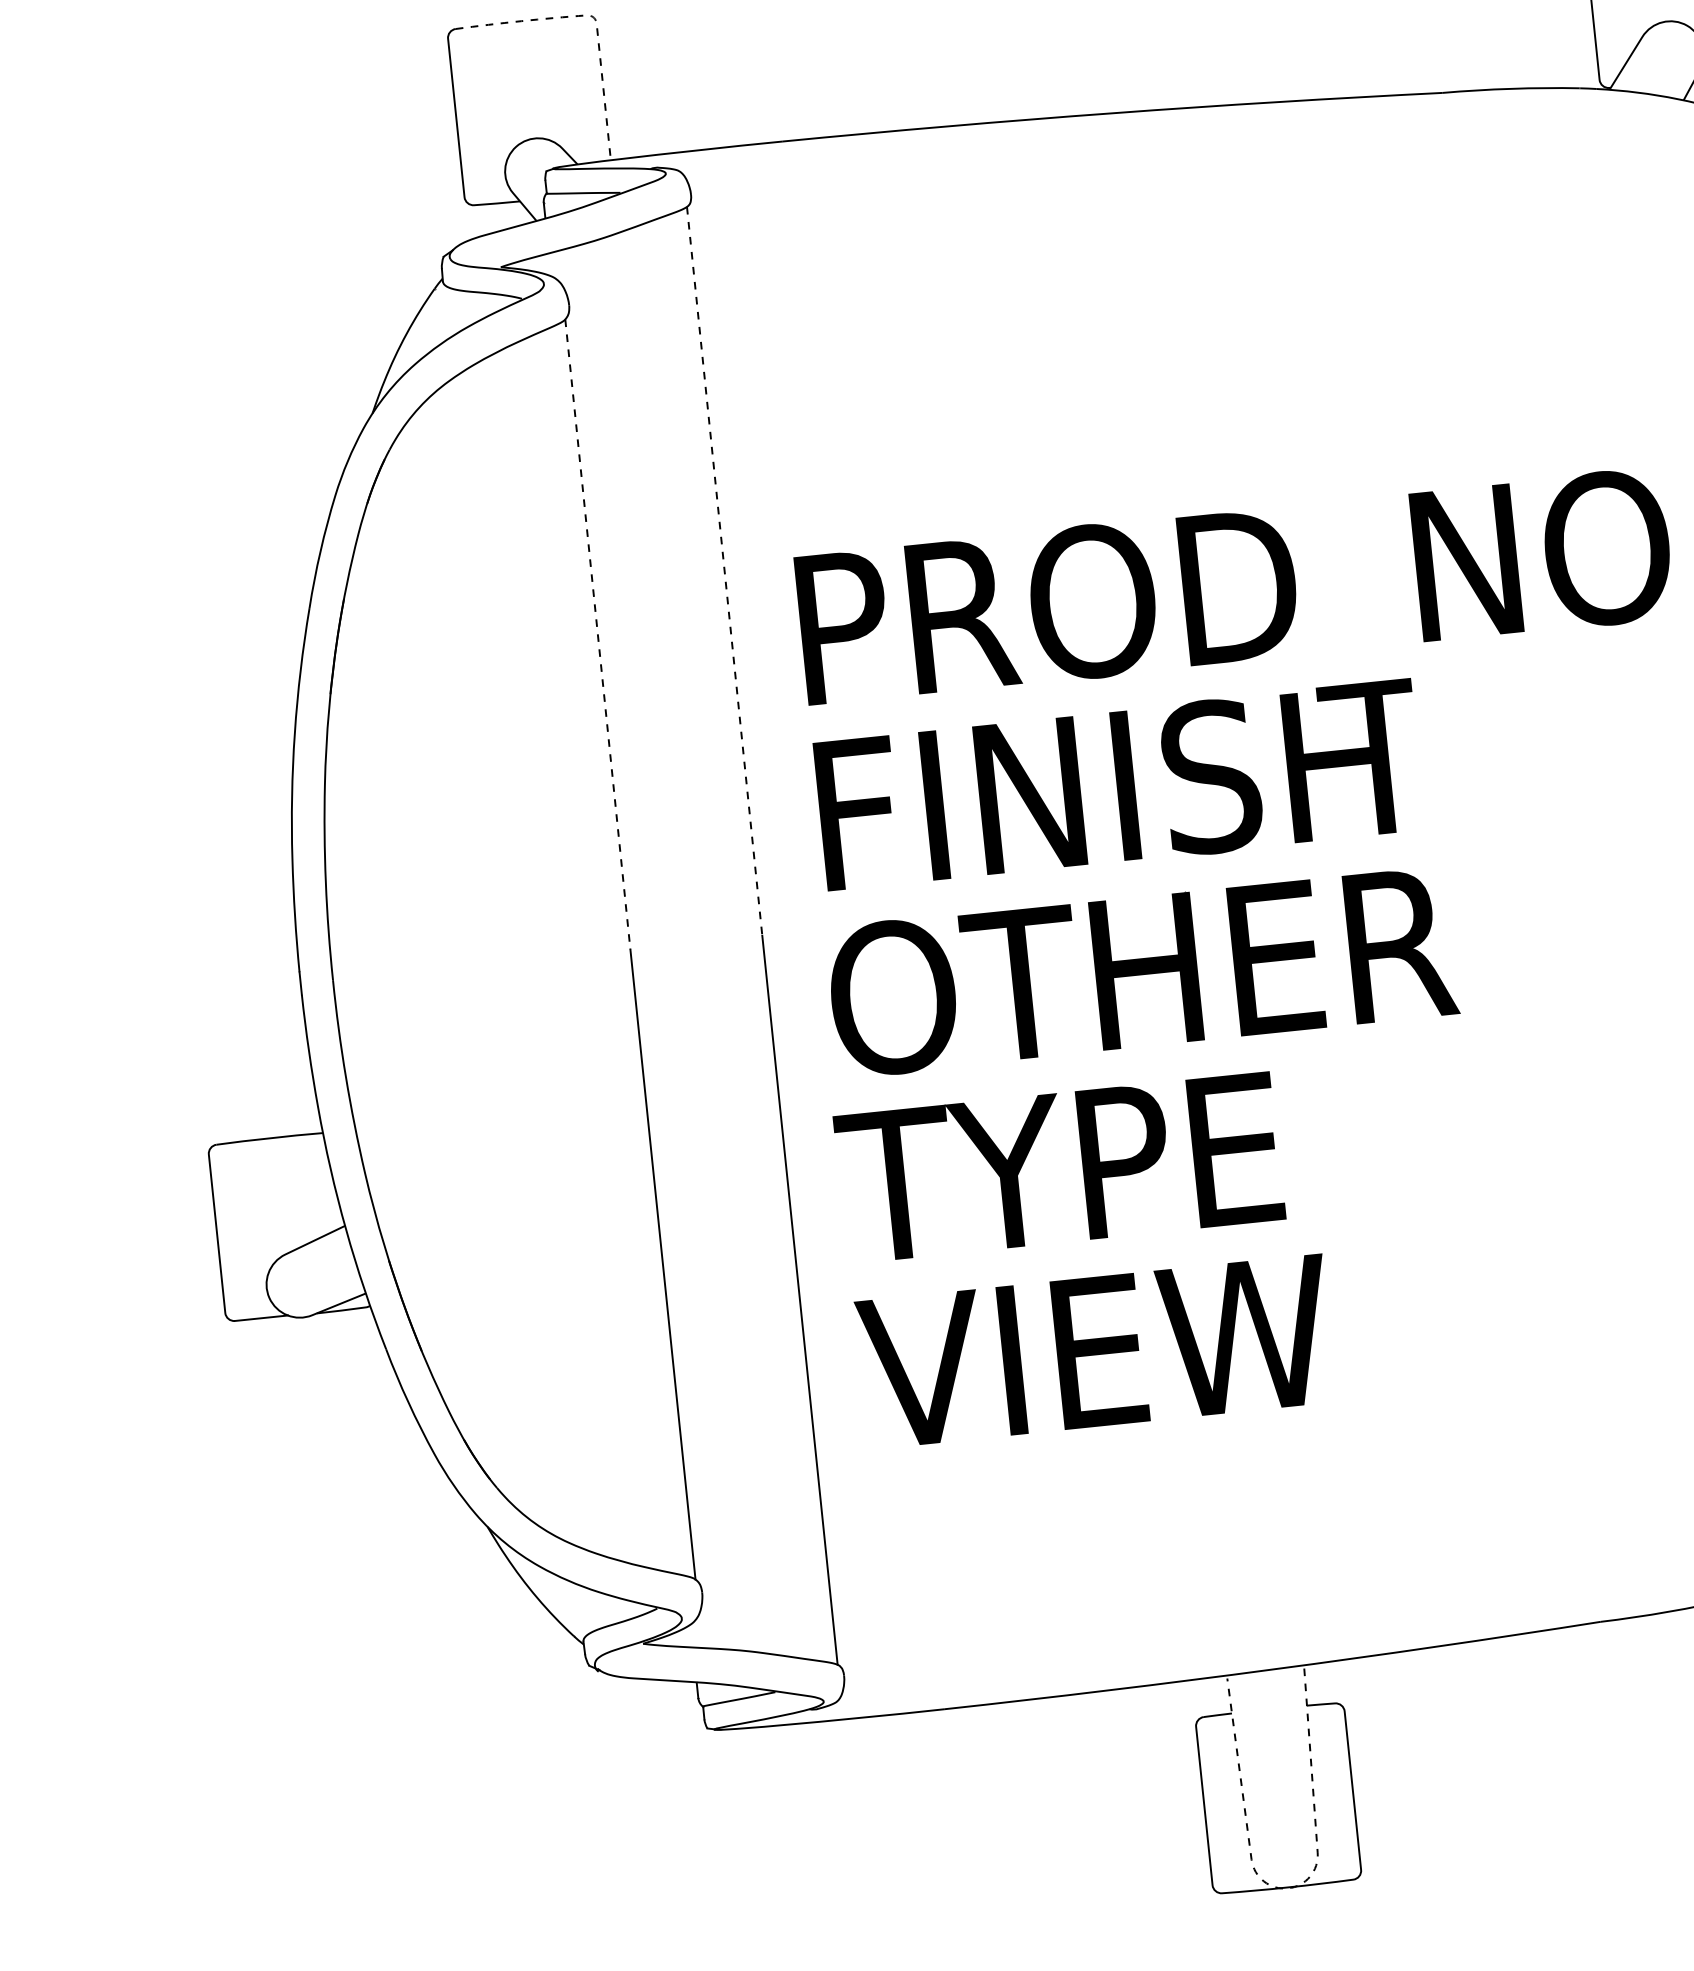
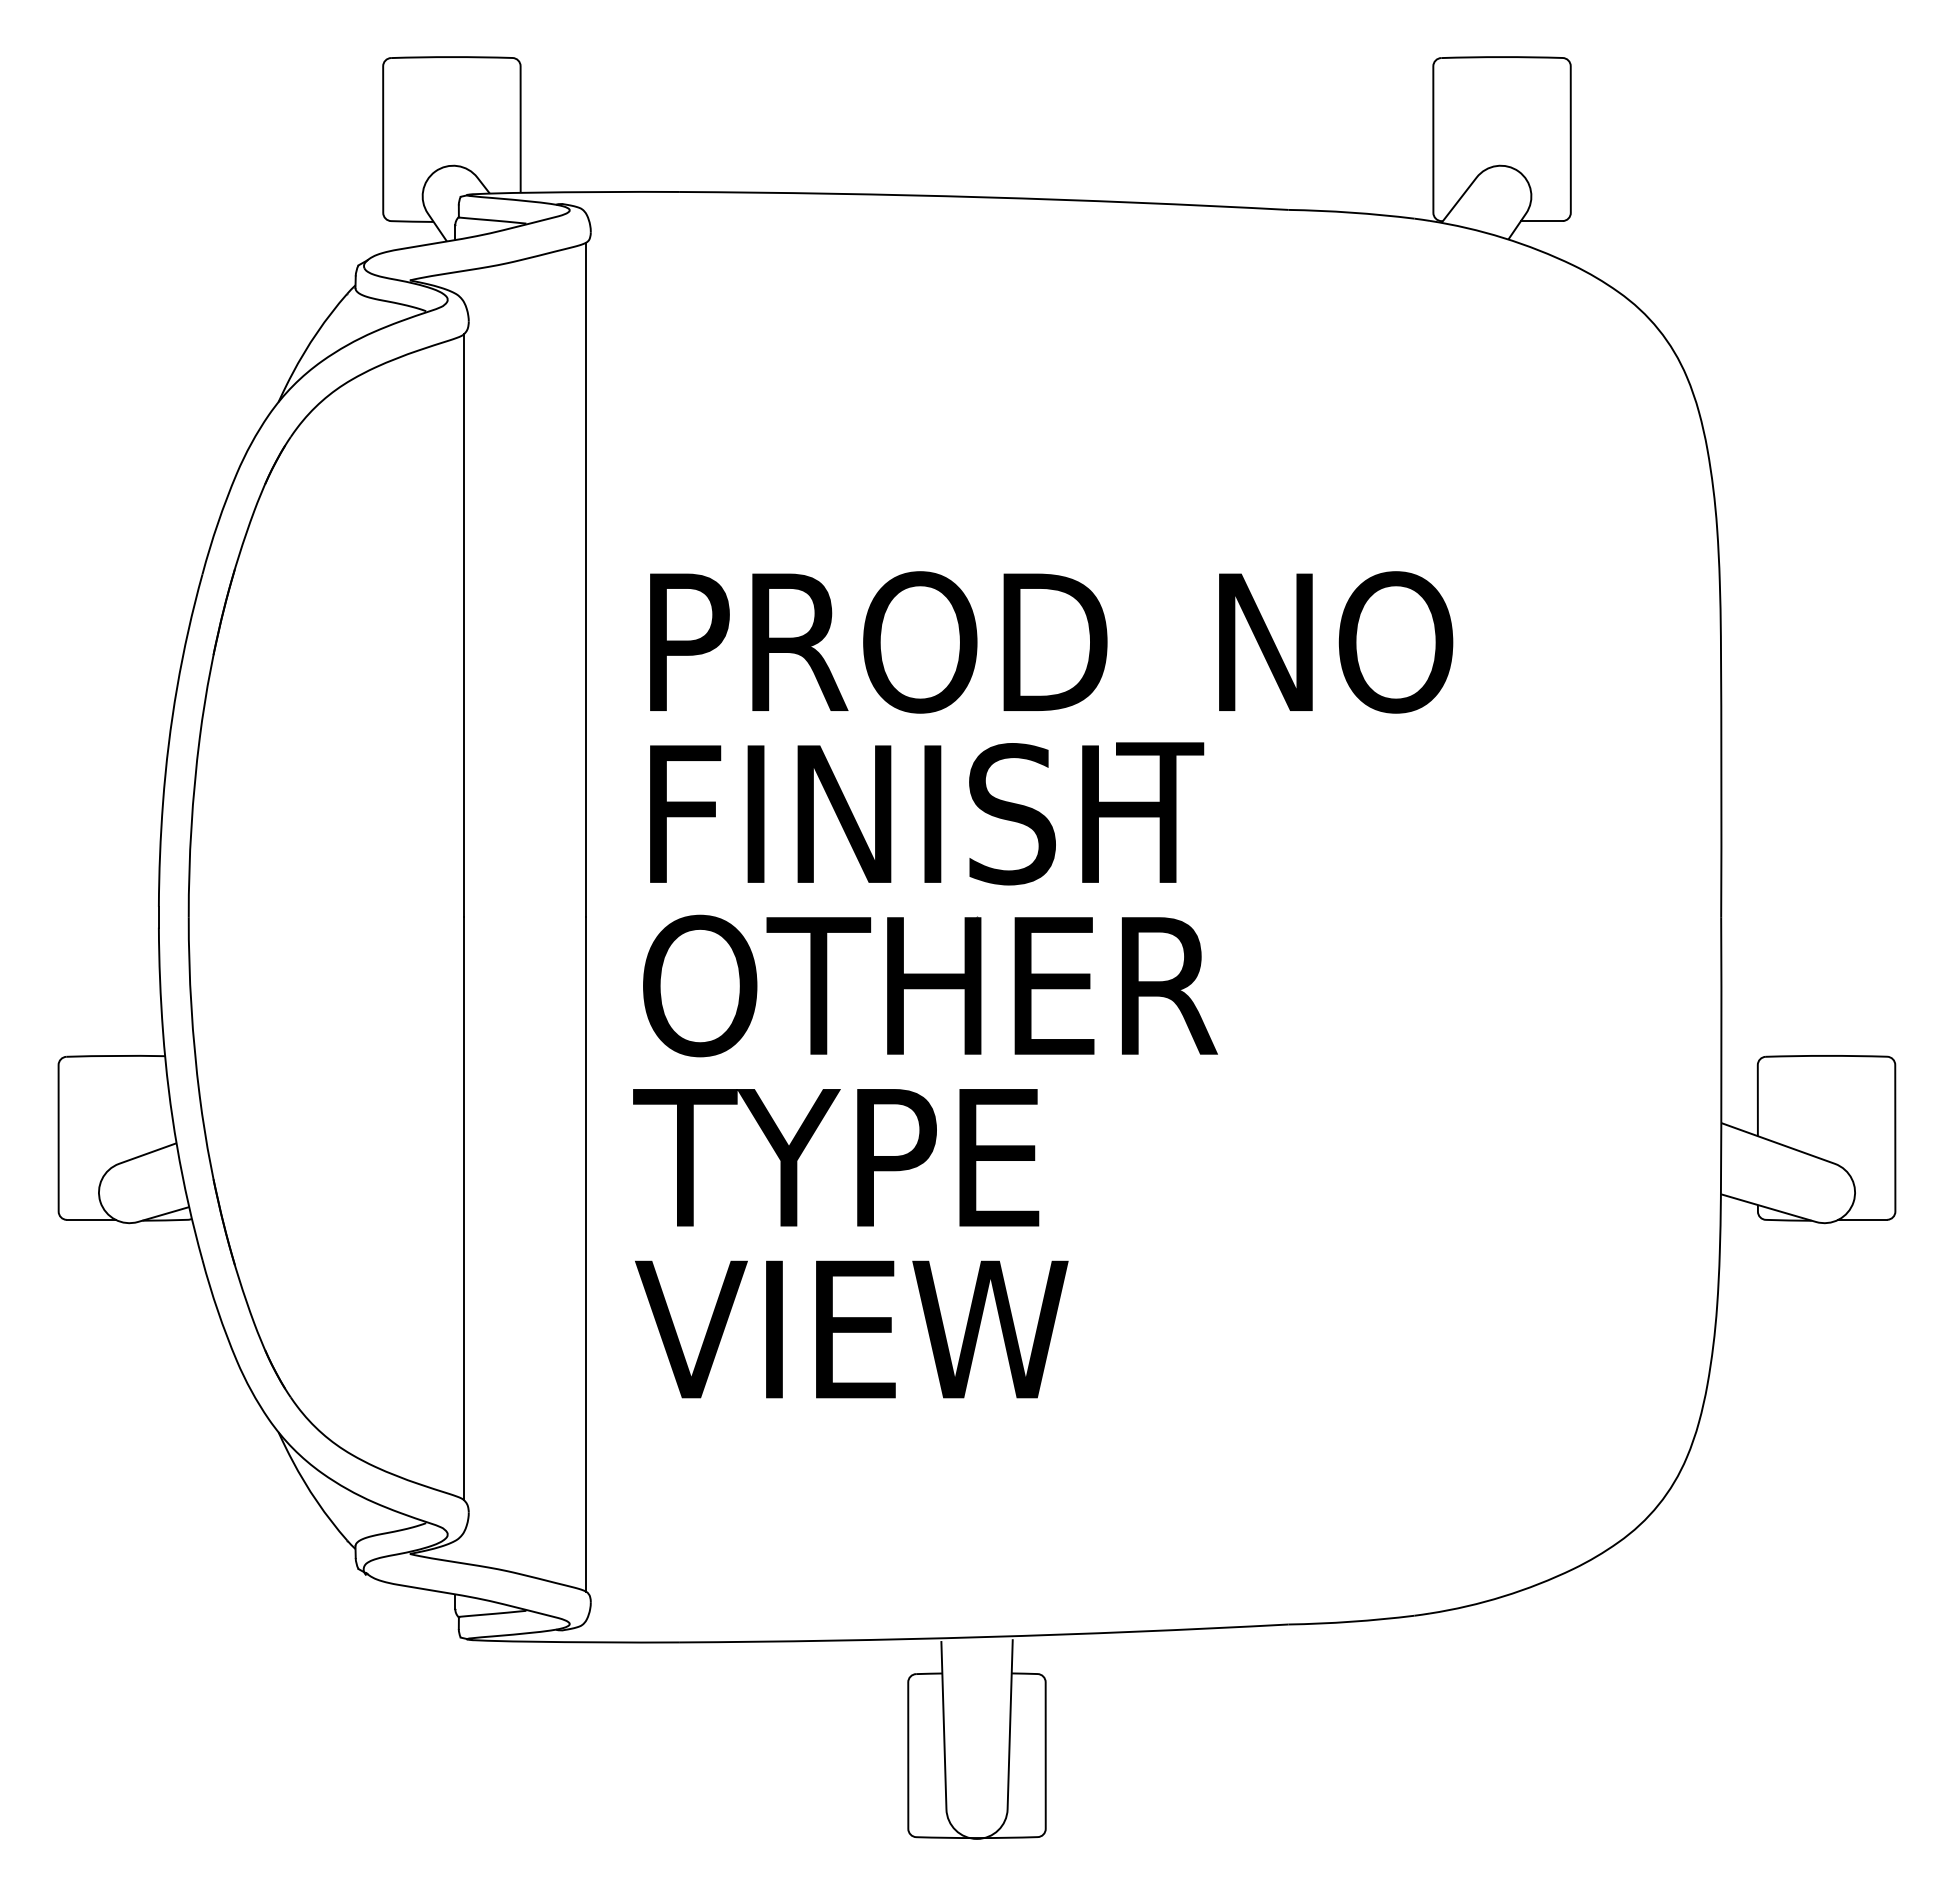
line: (593, 17) -> (518, 60), dashed -> solid
line: (724, 571) -> (585, 580), dashed -> solid
line: (597, 635) -> (463, 626), dashed -> solid
line: (1288, 1887) -> (977, 1838), dashed -> solid

